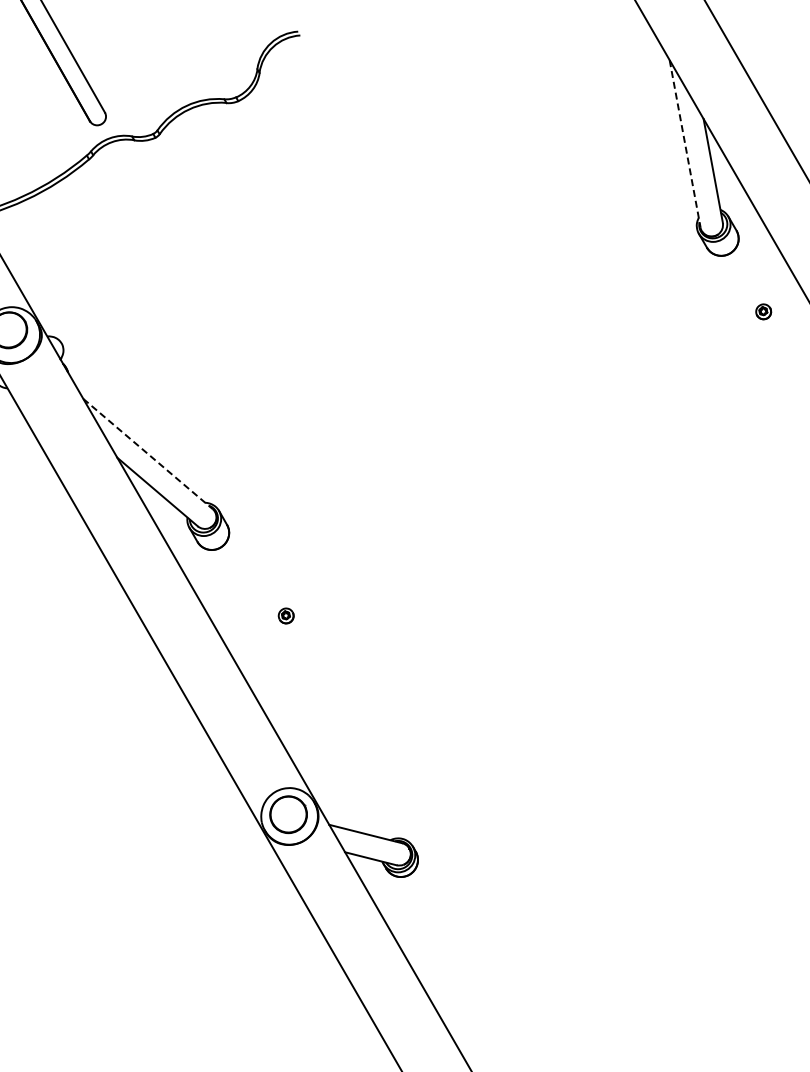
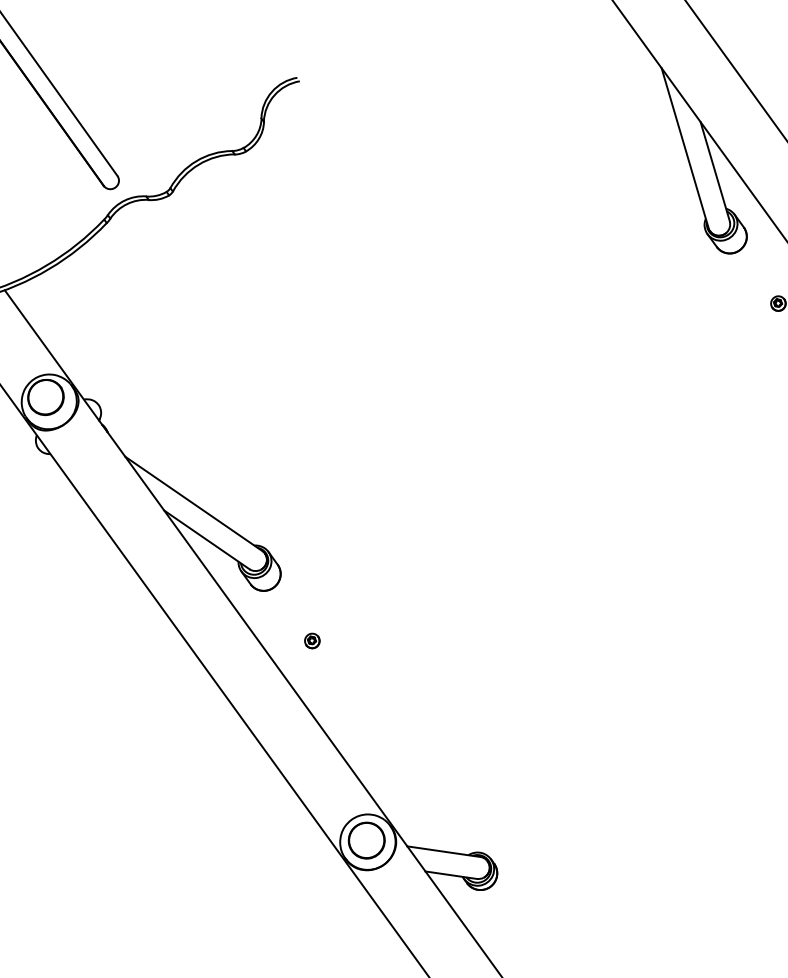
line: (685, 144) -> (685, 148), dashed -> solid
line: (148, 454) -> (194, 504), dashed -> solid
part: (285, 615) -> (311, 640), moved

